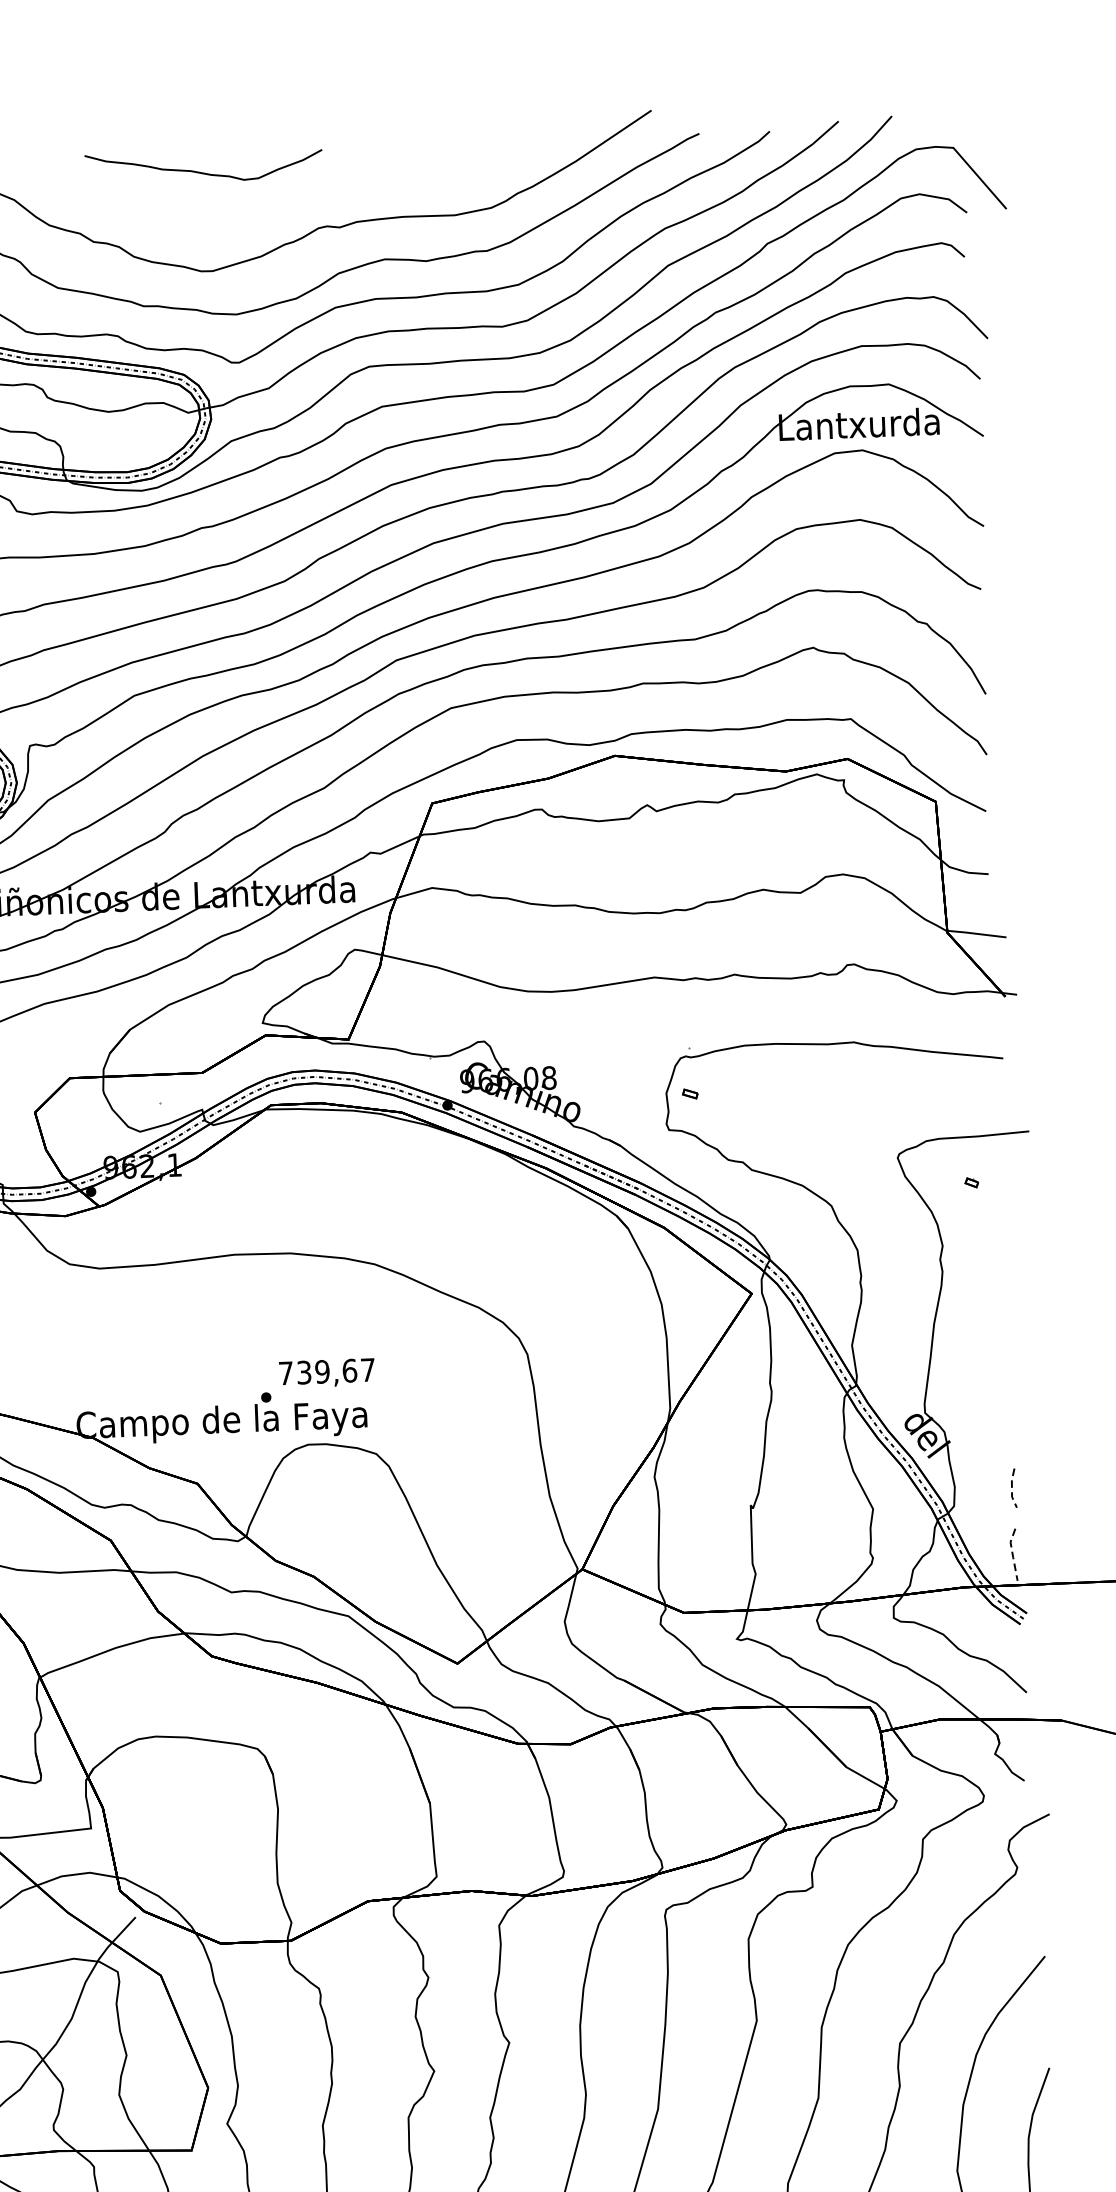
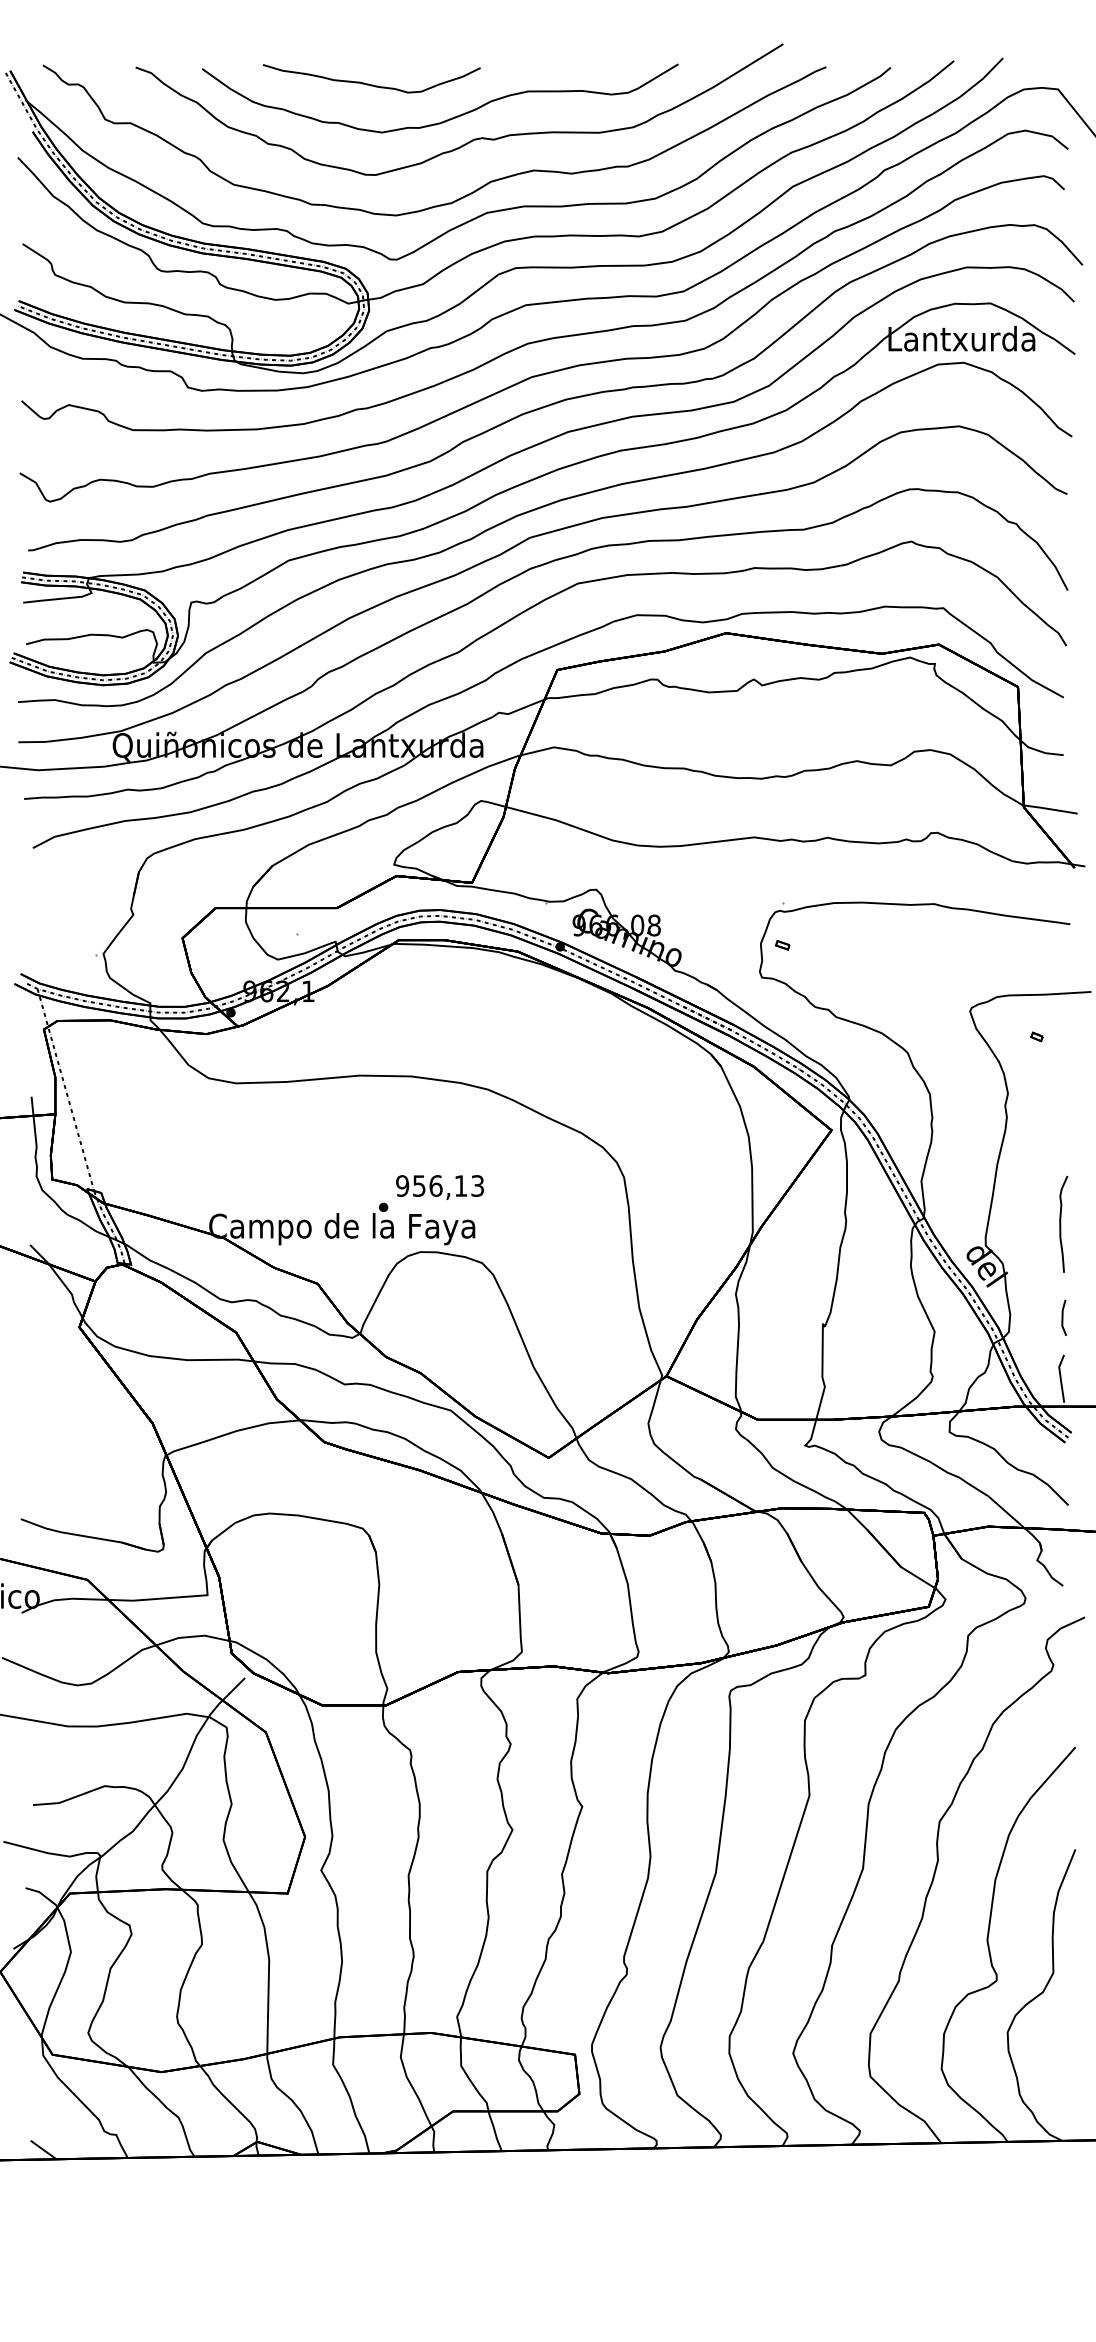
curve: (287, 207) -> (446, 119), added
text: (326, 1371) -> (439, 1185), 739,67 -> 956,13
curve: (1006, 1385) -> (1061, 1223), added
line: (1012, 1489) -> (1062, 1318), dashed -> solid
line: (1012, 1554) -> (1060, 1378), dashed -> solid

